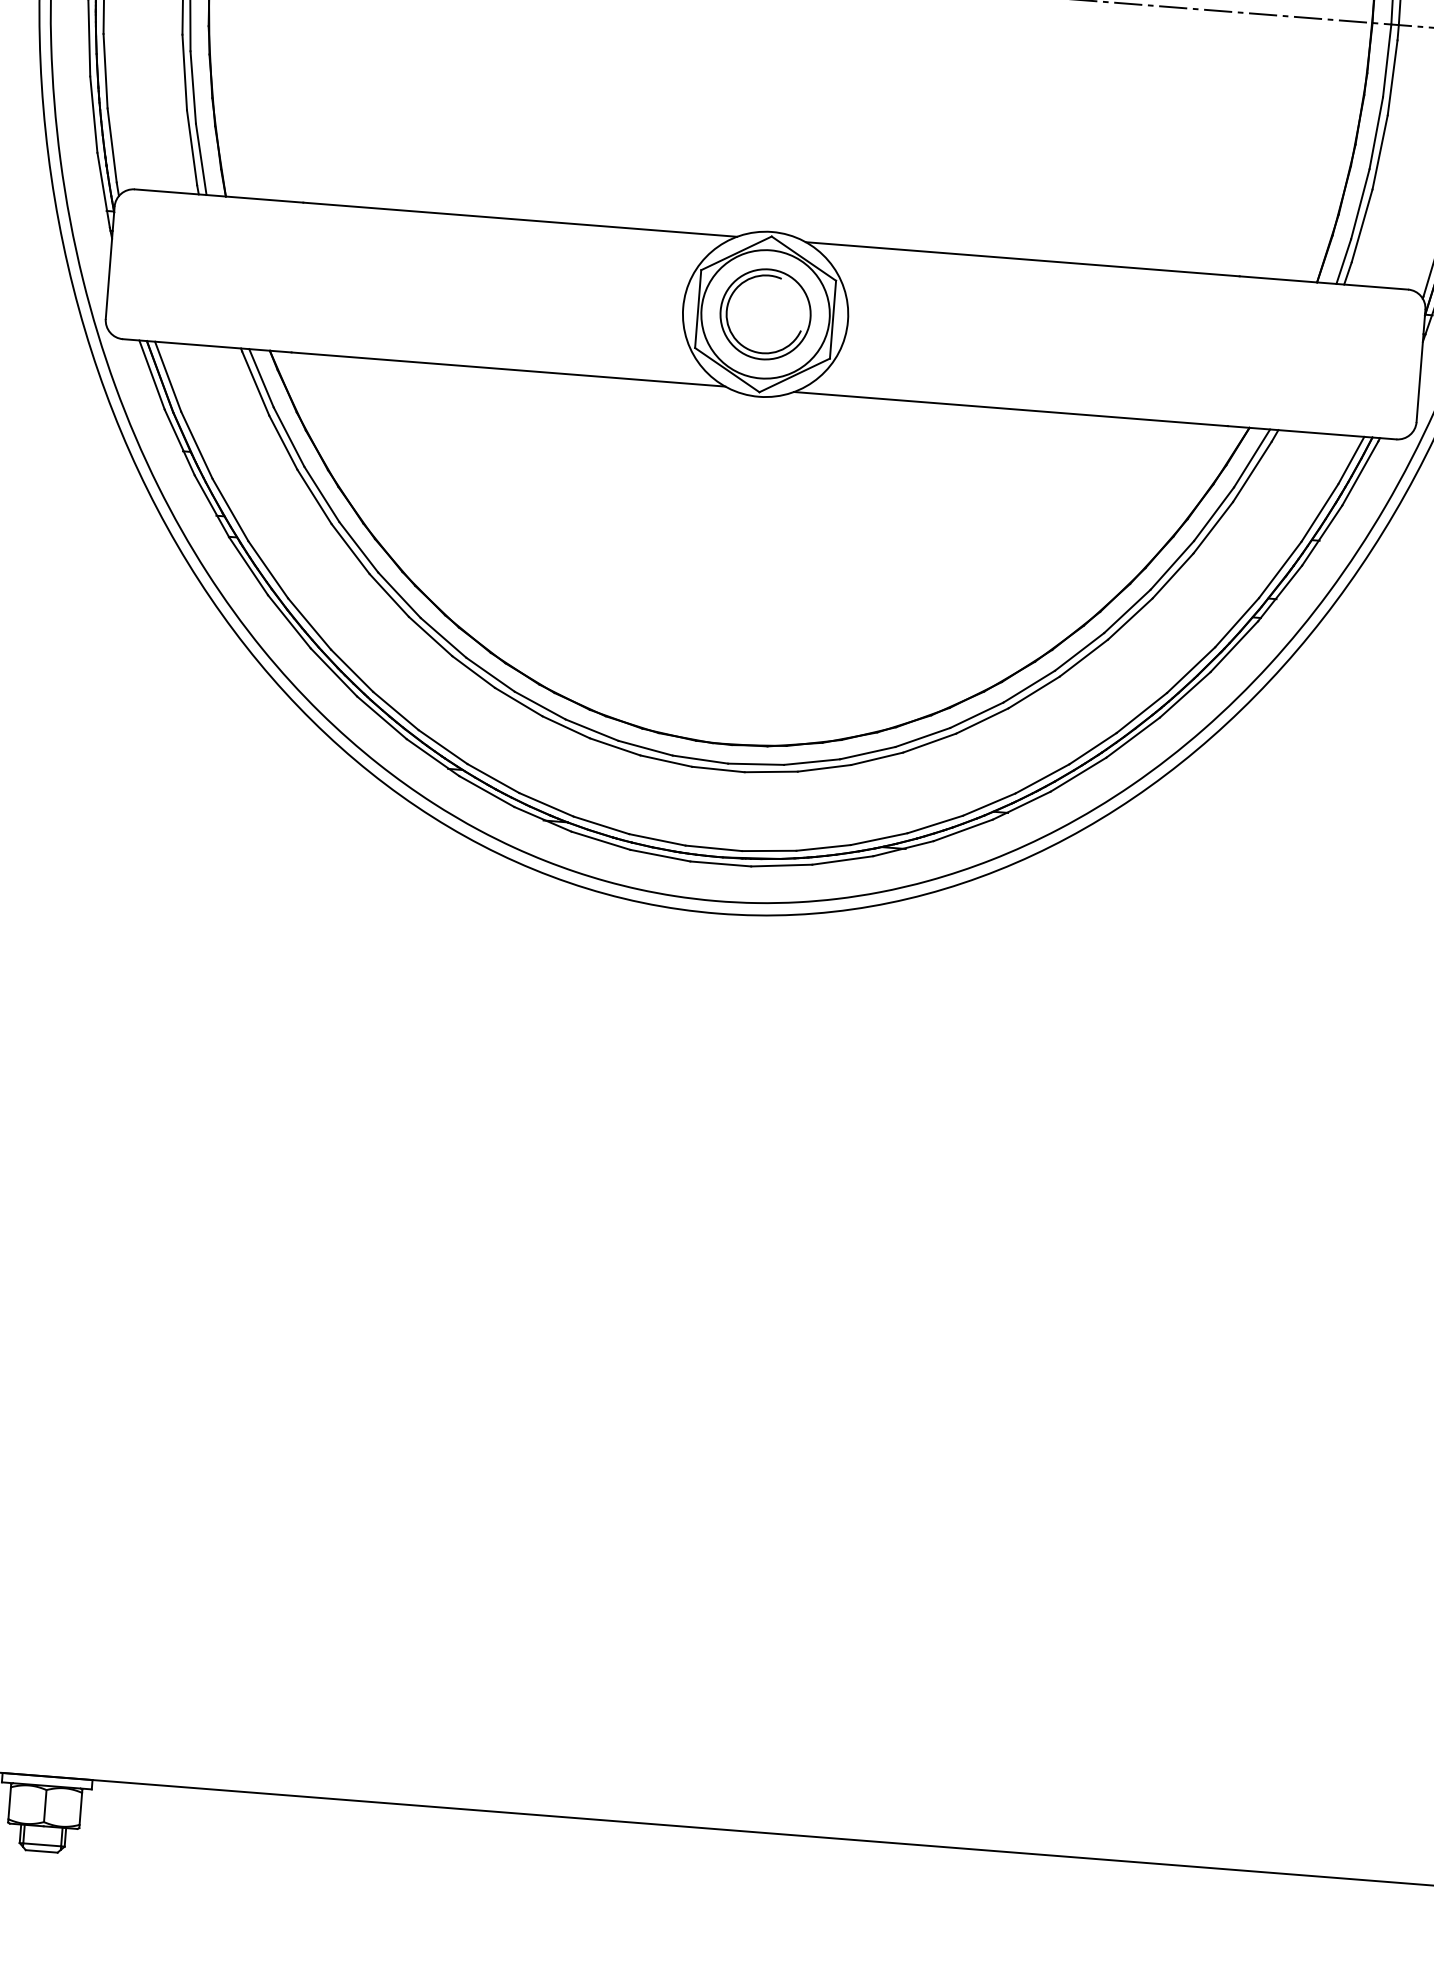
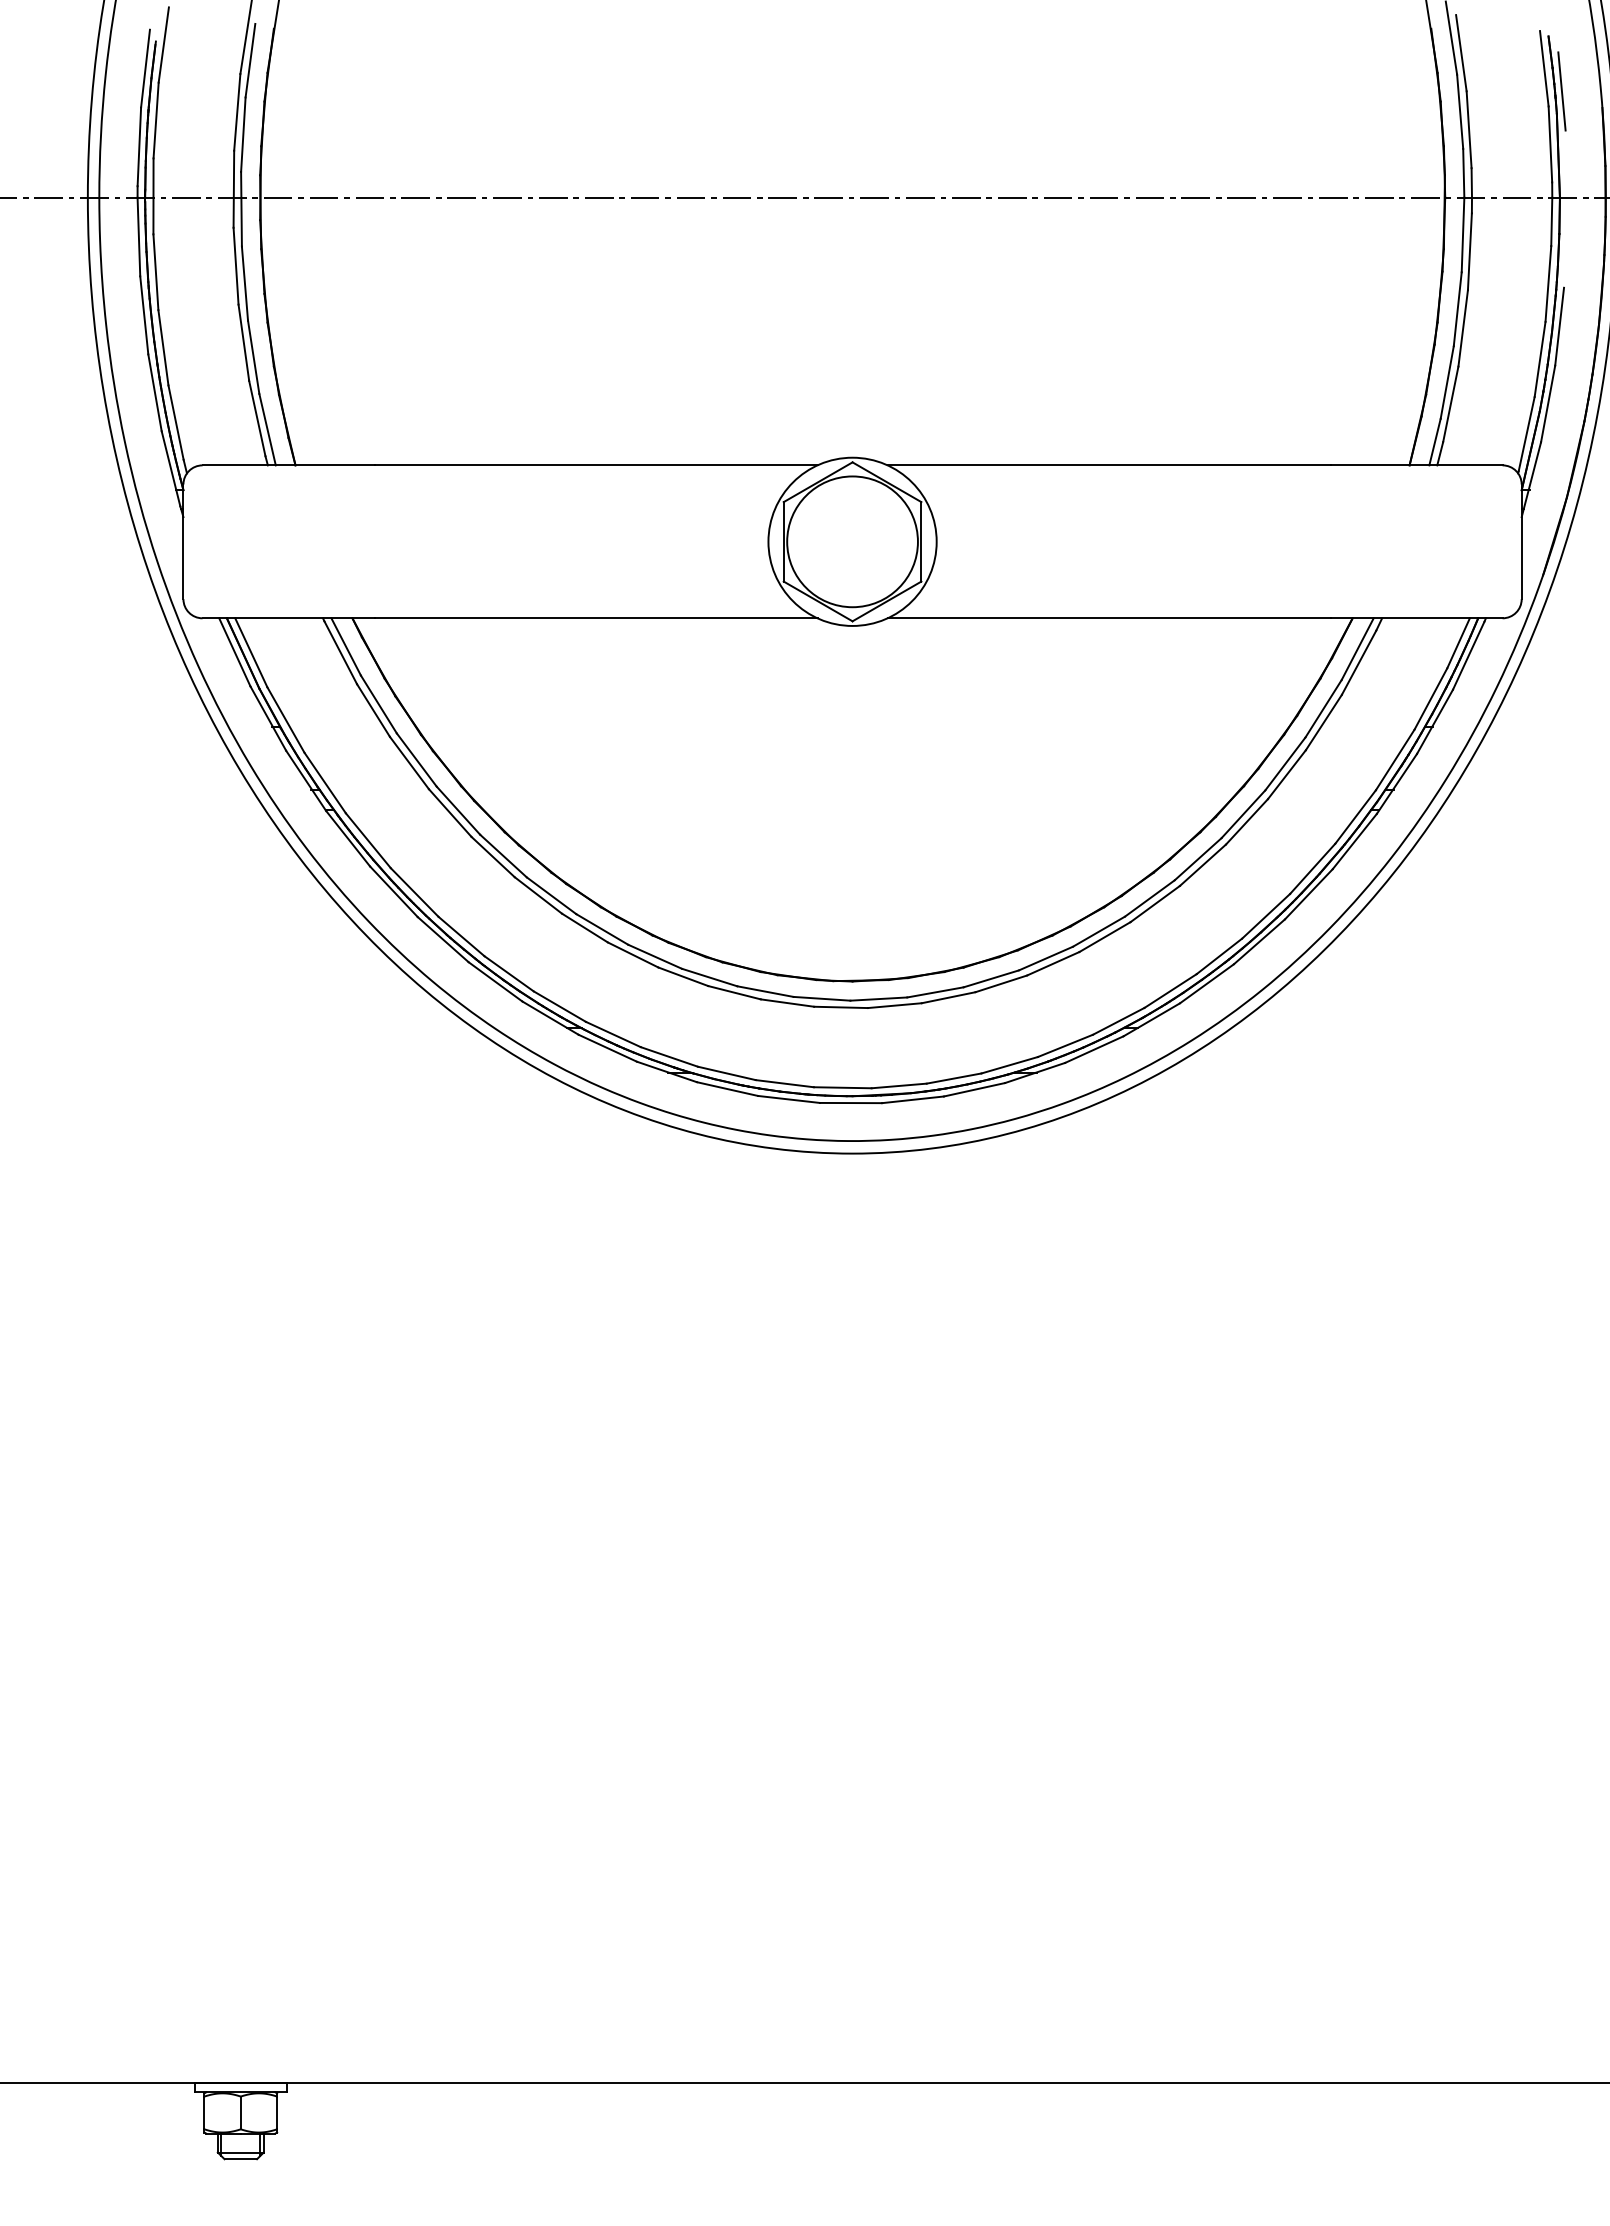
part: (765, 314) -> (852, 541), removed

